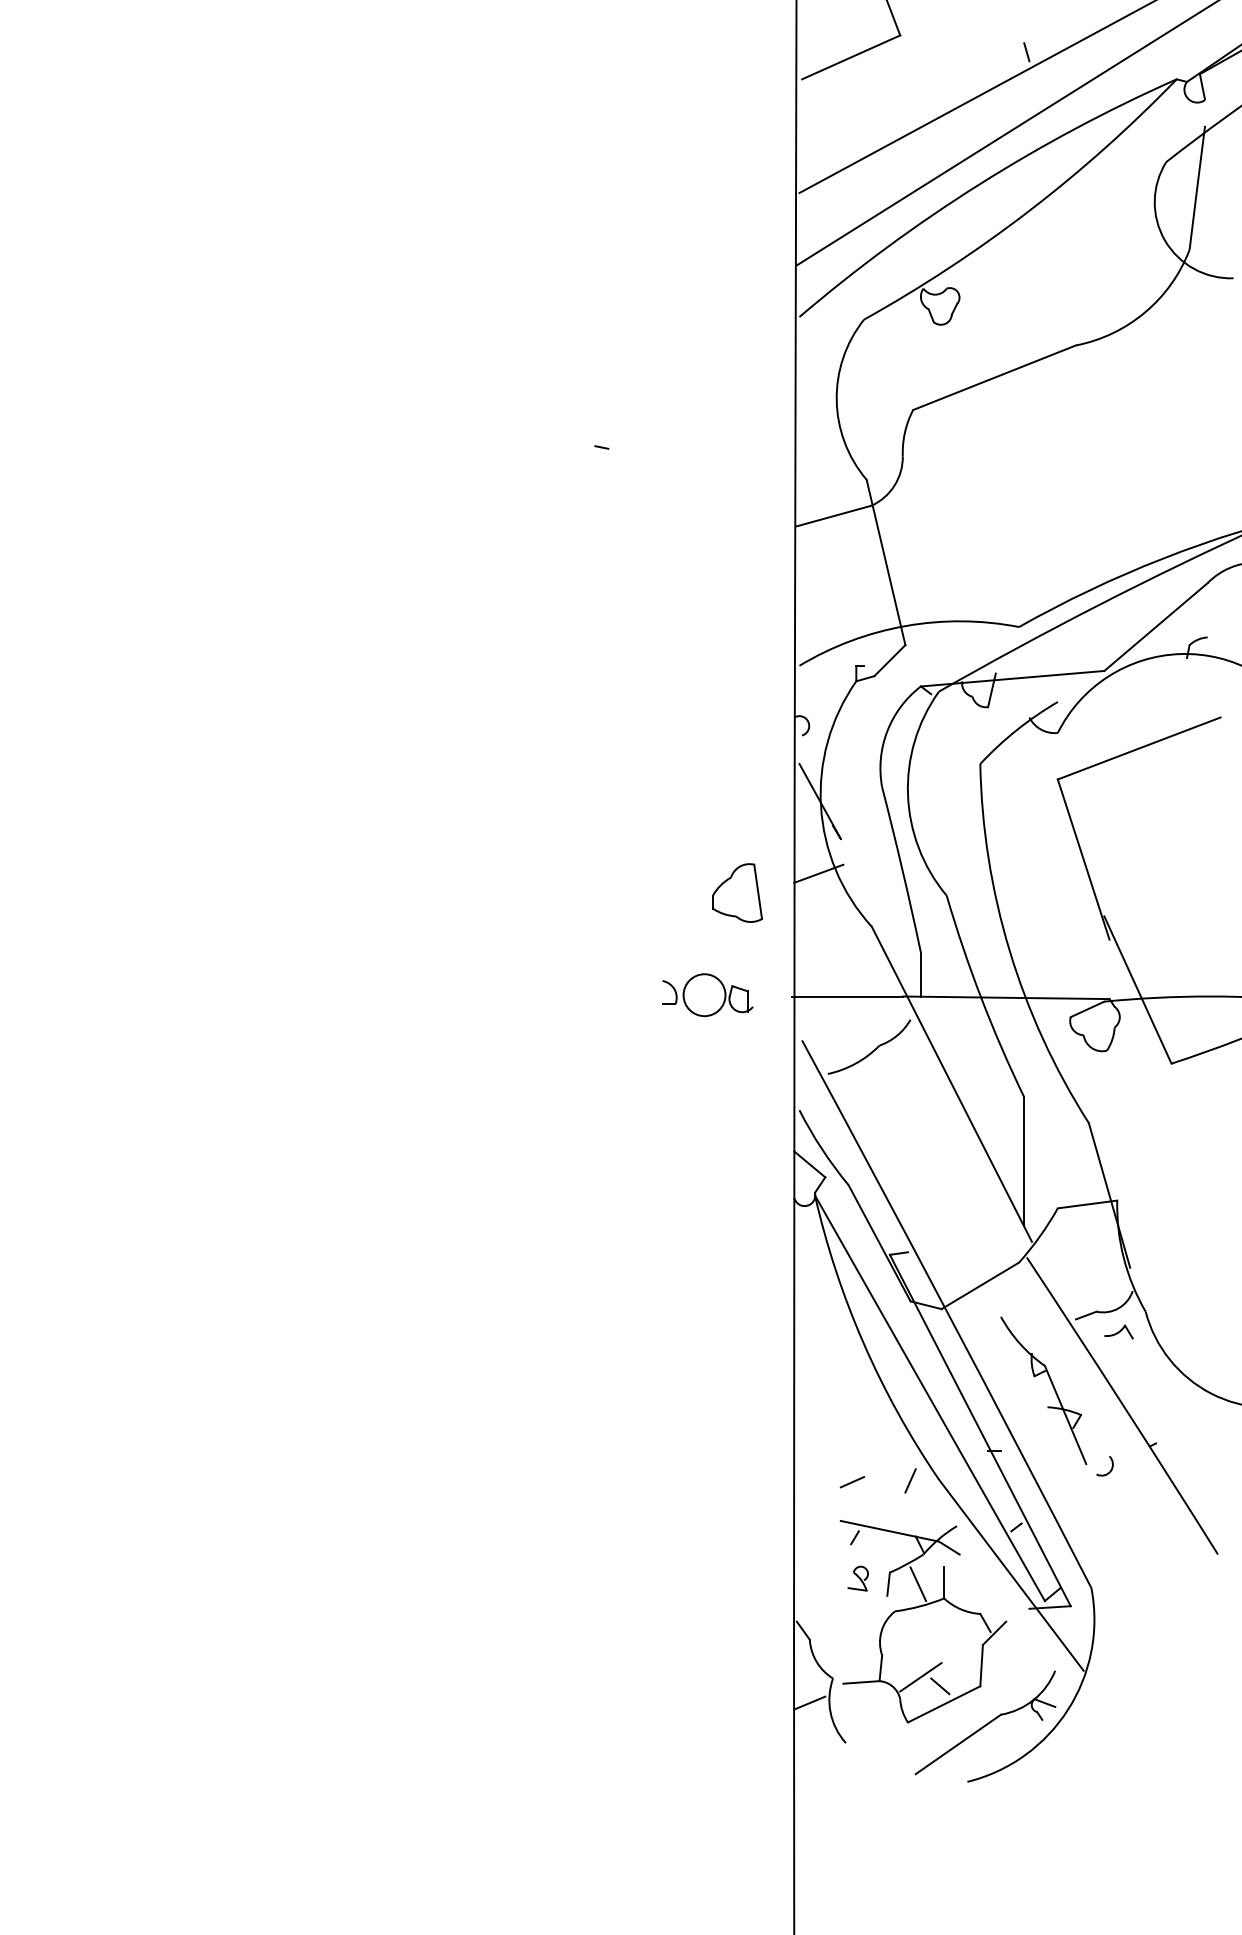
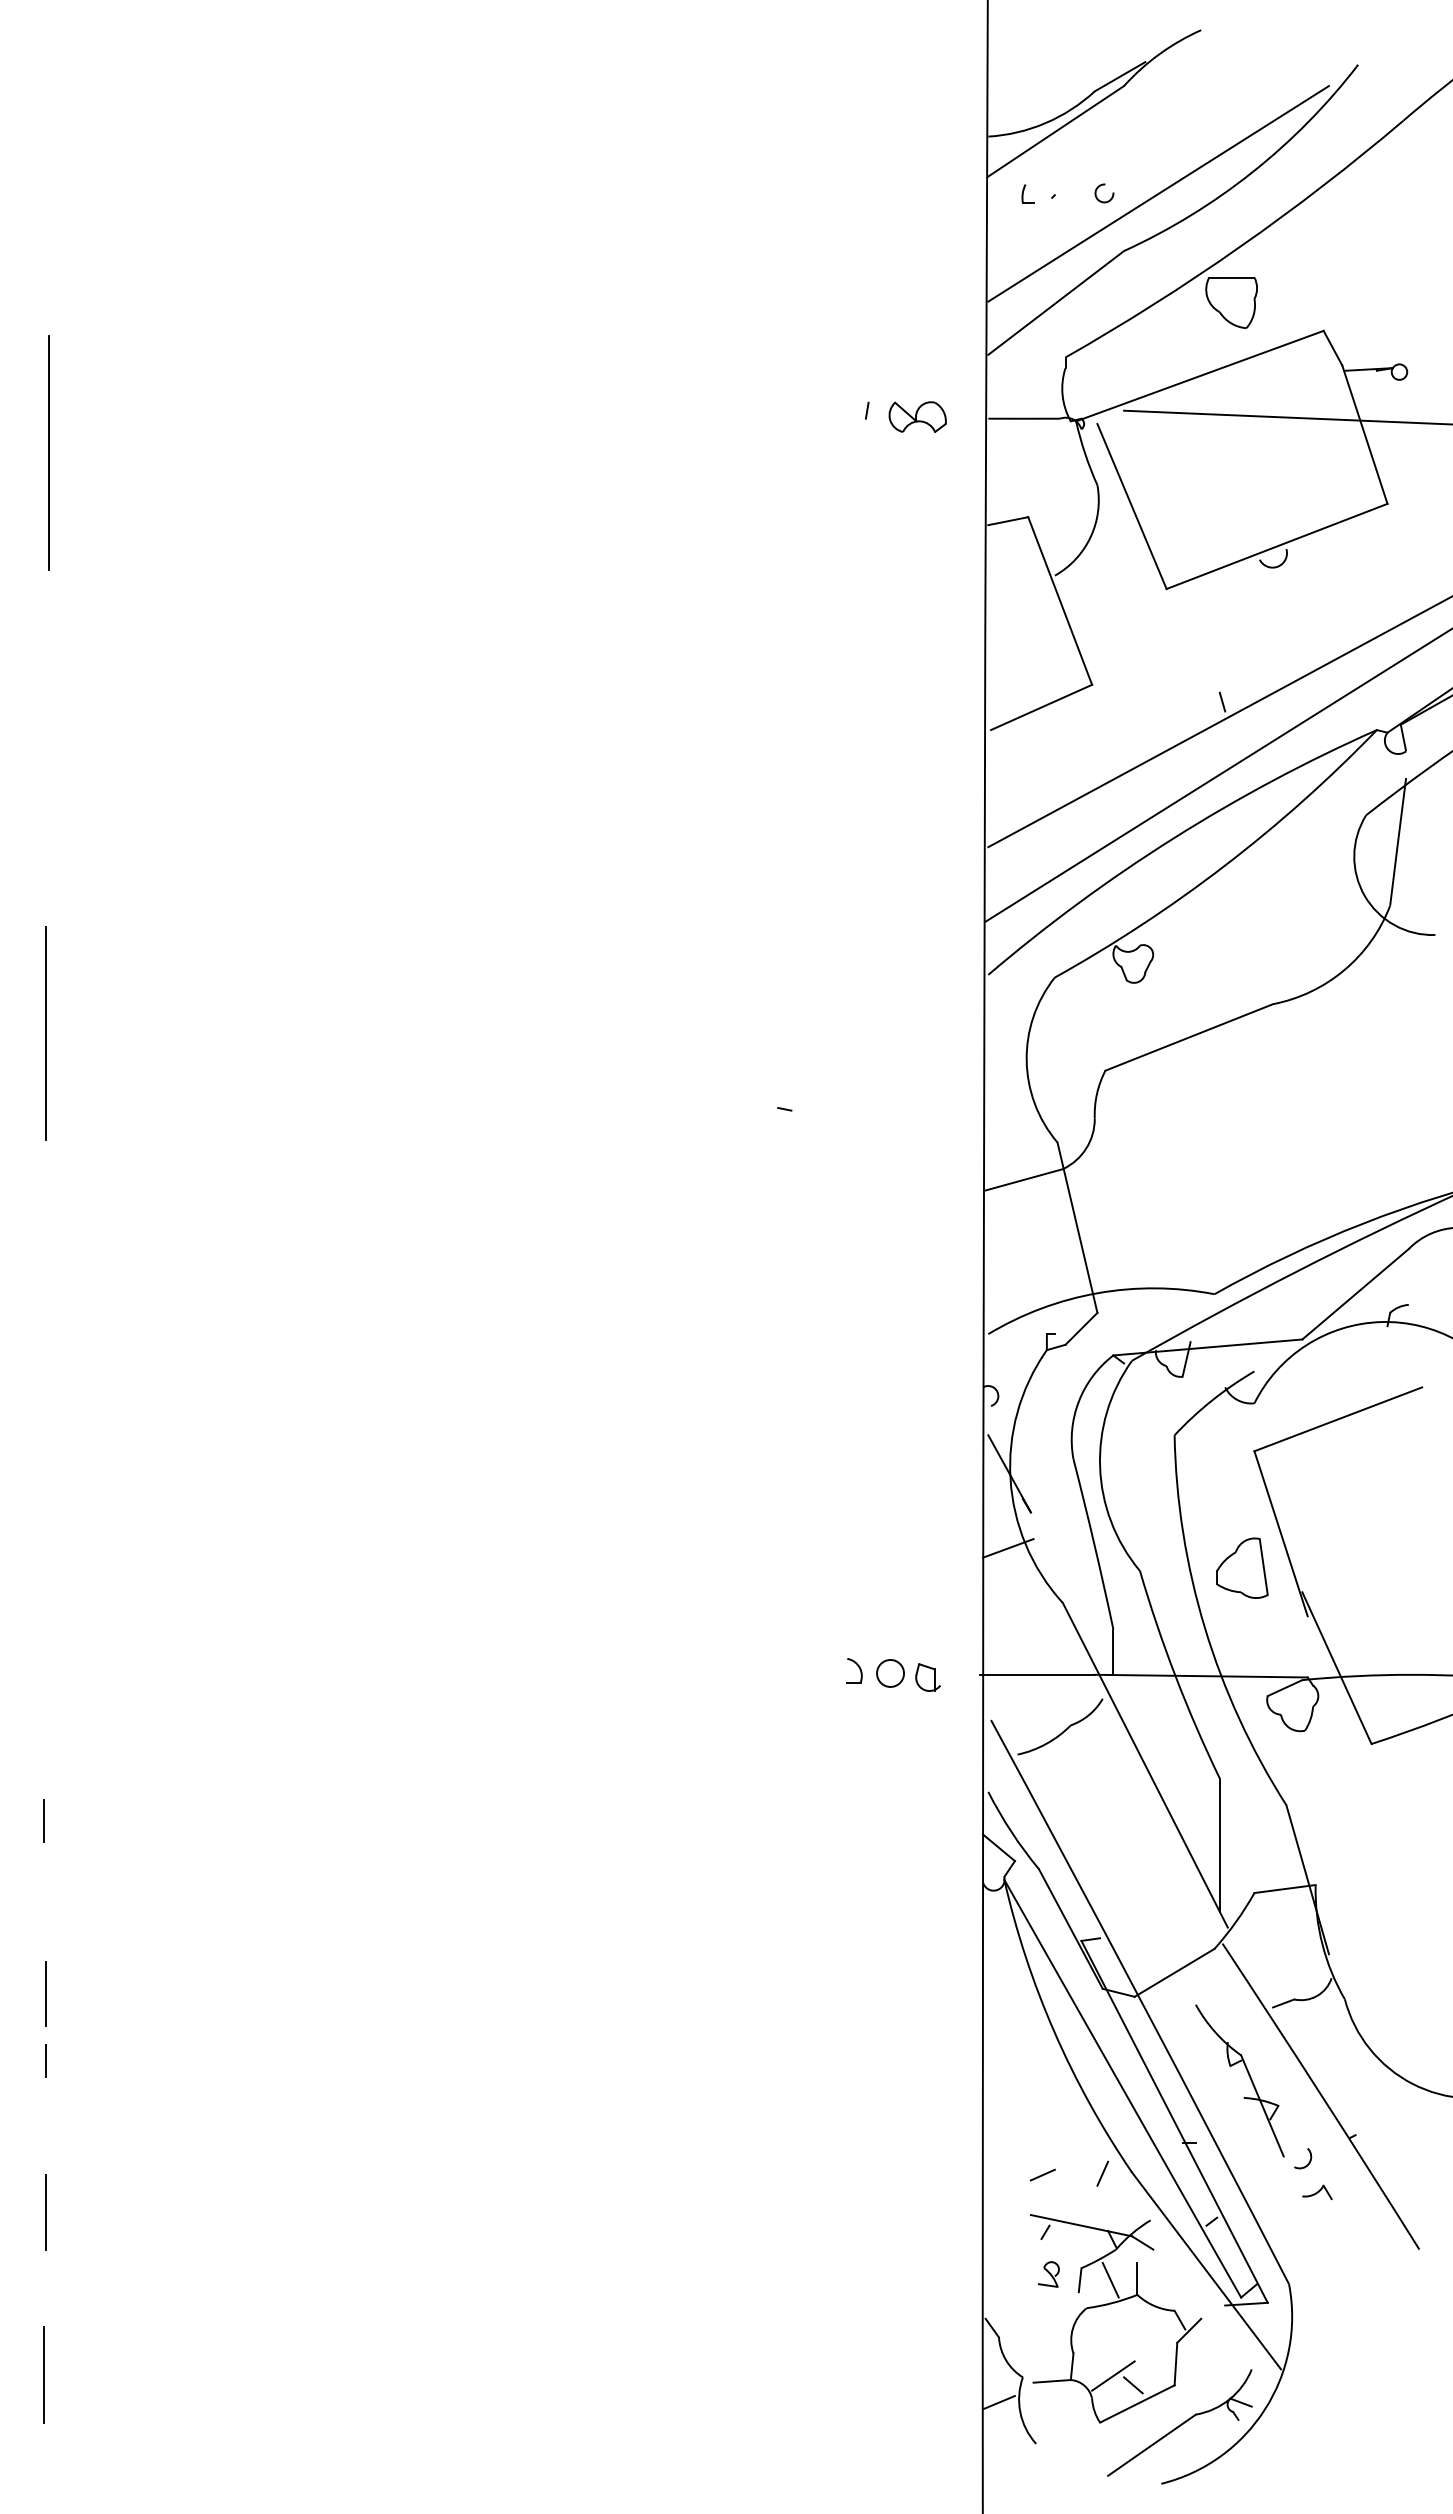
part: (737, 892) -> (1242, 1567), moved
circle: (704, 994) -> (890, 1672), size x0.62
part: (1119, 1332) -> (1317, 2192), moved

